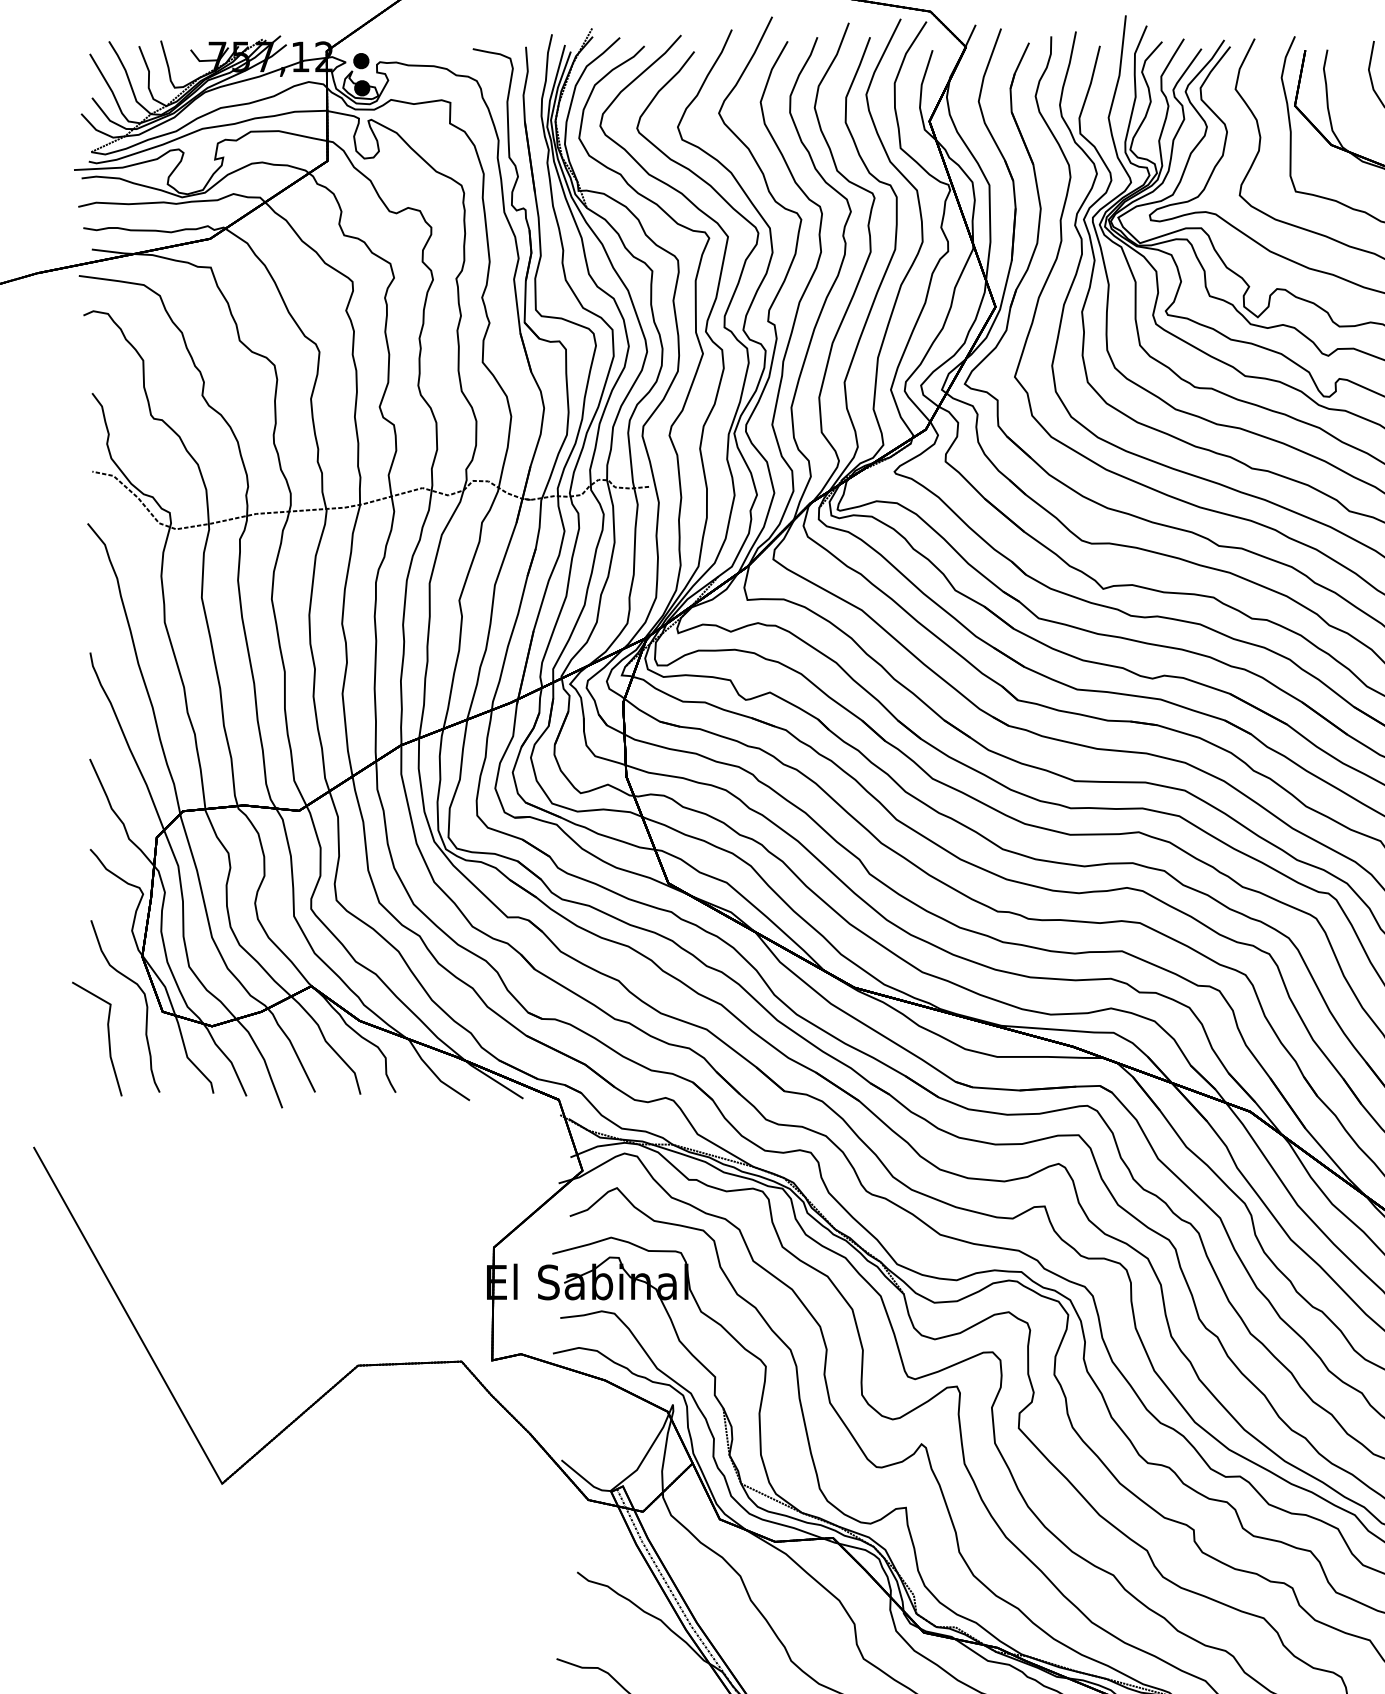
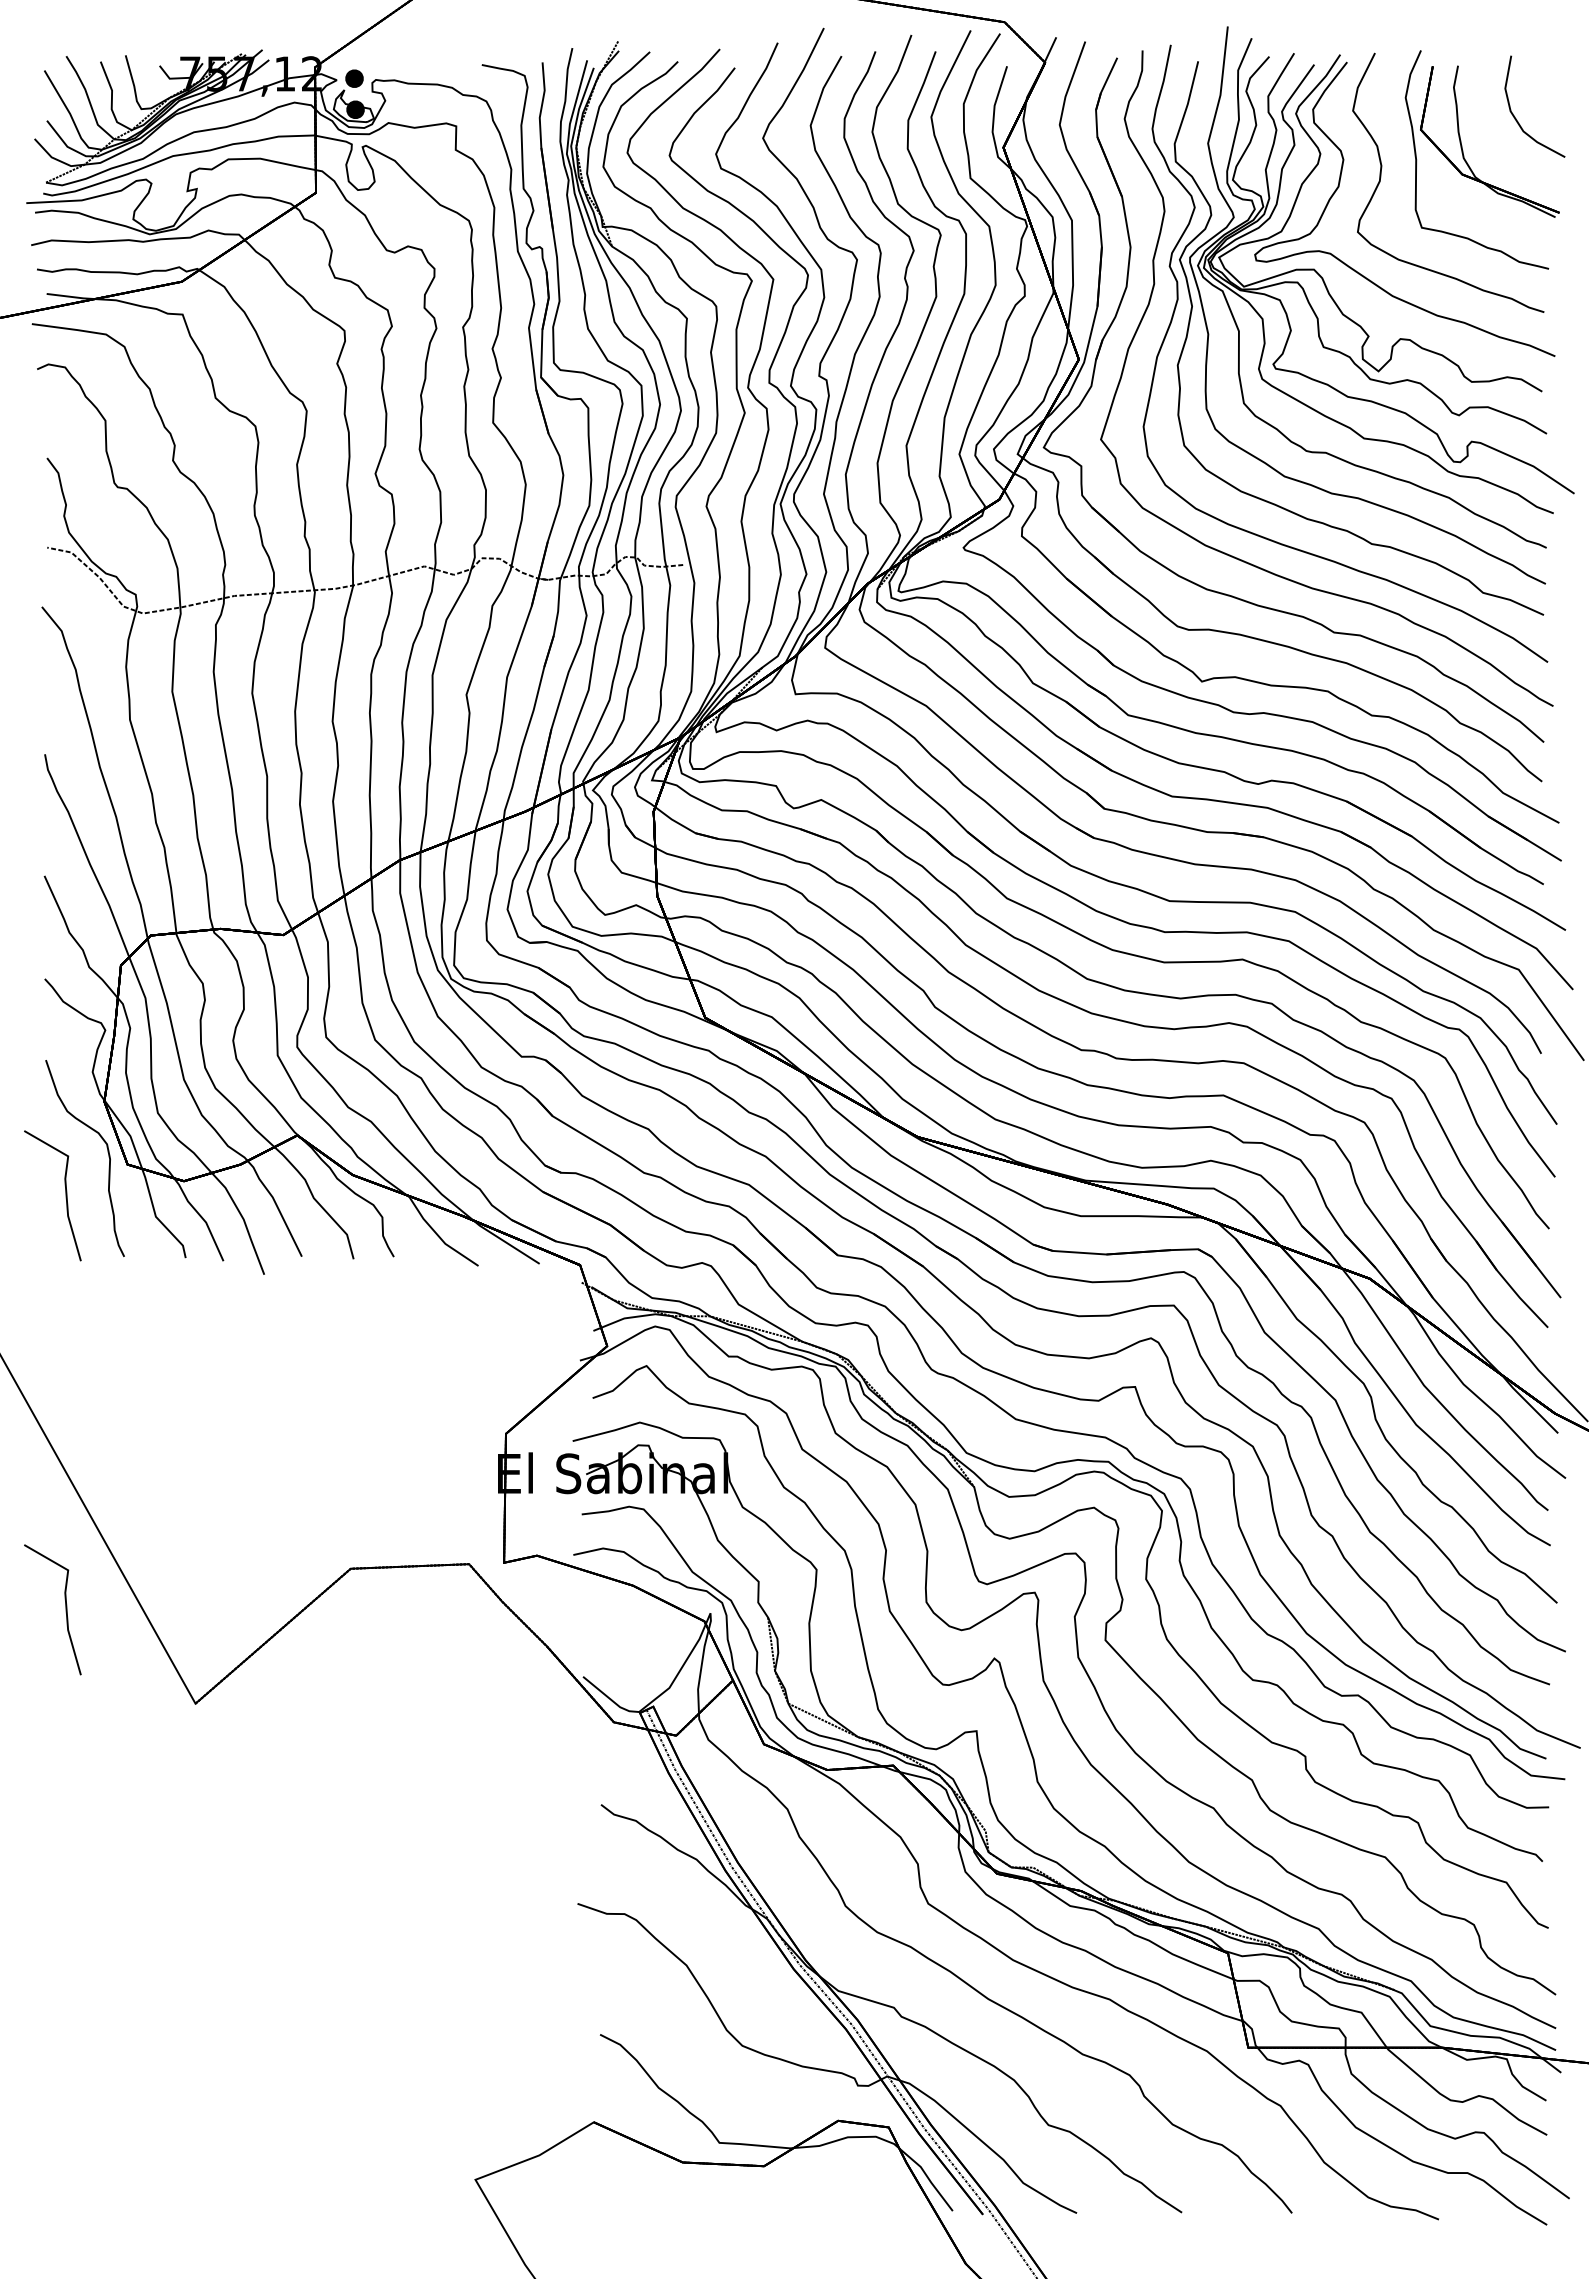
line: (108, 1401) -> (65, 1609), added

